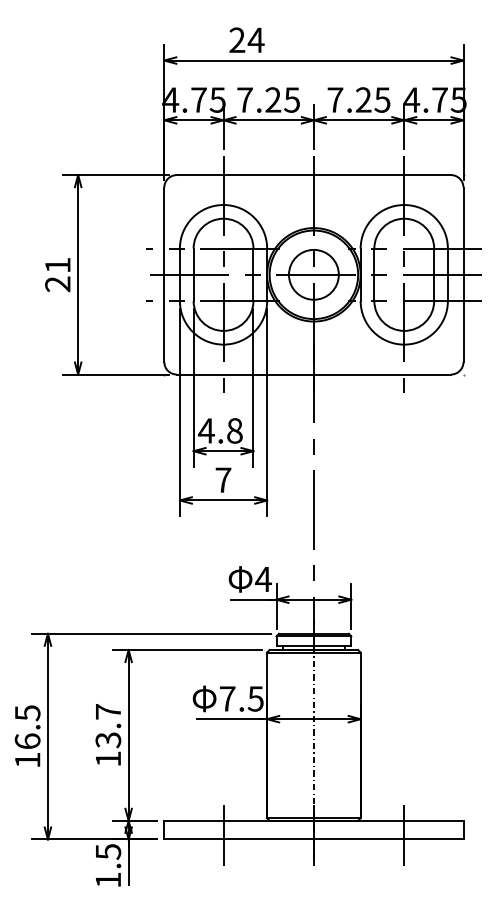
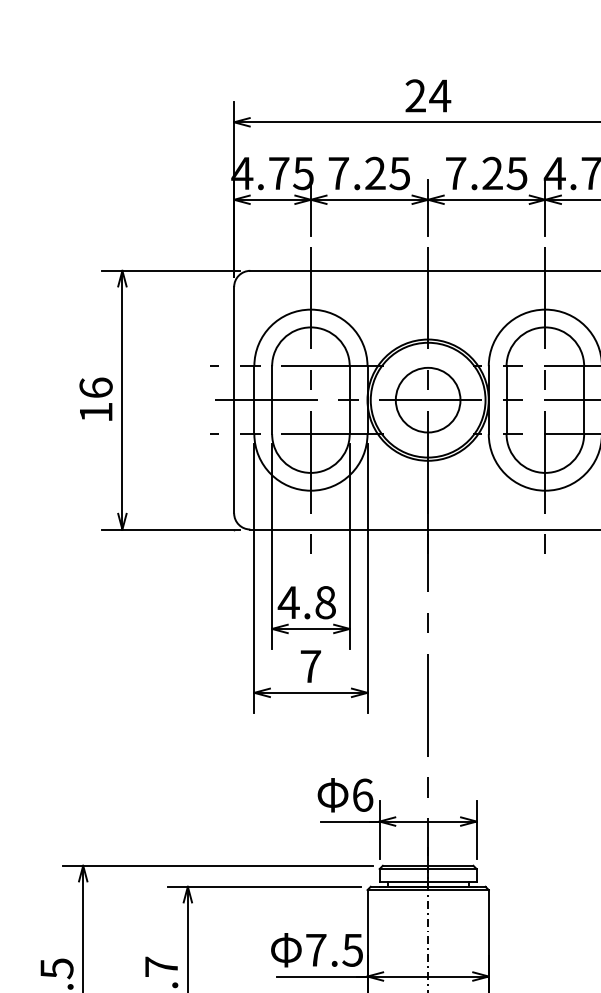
text: (246, 39) -> (427, 94), moved
text: (57, 274) -> (95, 399), 21 -> 16
text: (263, 579) -> (362, 795), 4 -> 6

